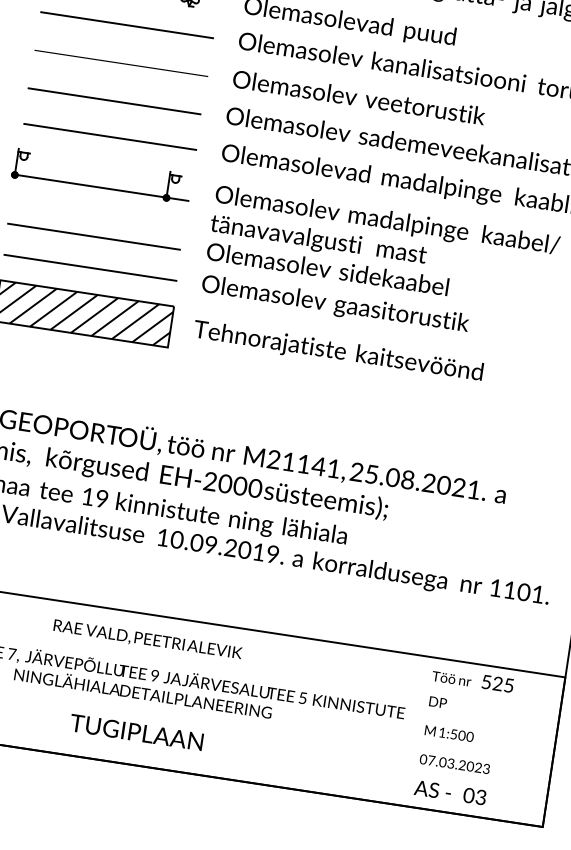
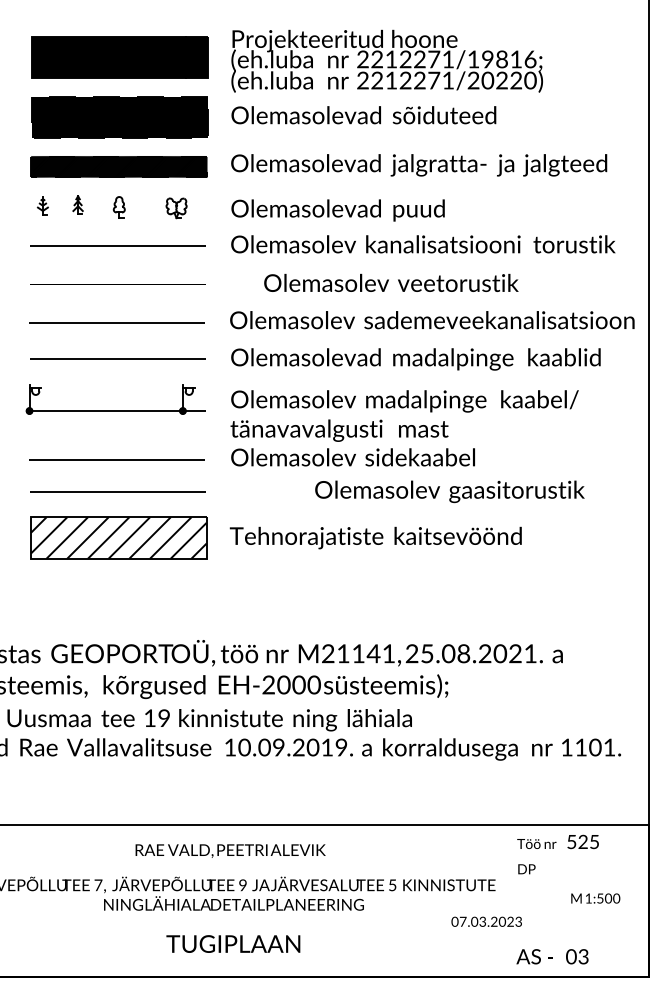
text: (359, 97) -> (391, 282), moved
text: (335, 304) -> (449, 491), moved
text: (449, 733) -> (595, 898), moved
text: (454, 763) -> (486, 921), moved

